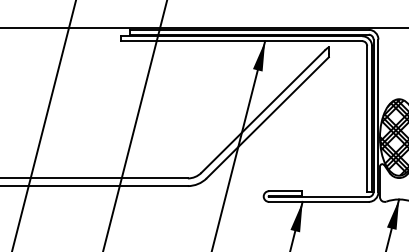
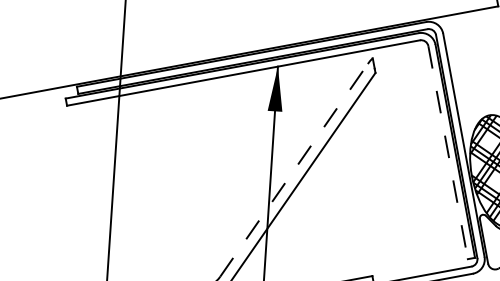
line: (263, 111) -> (294, 169), solid -> dashed
line: (367, 118) -> (448, 152), solid -> dashed

